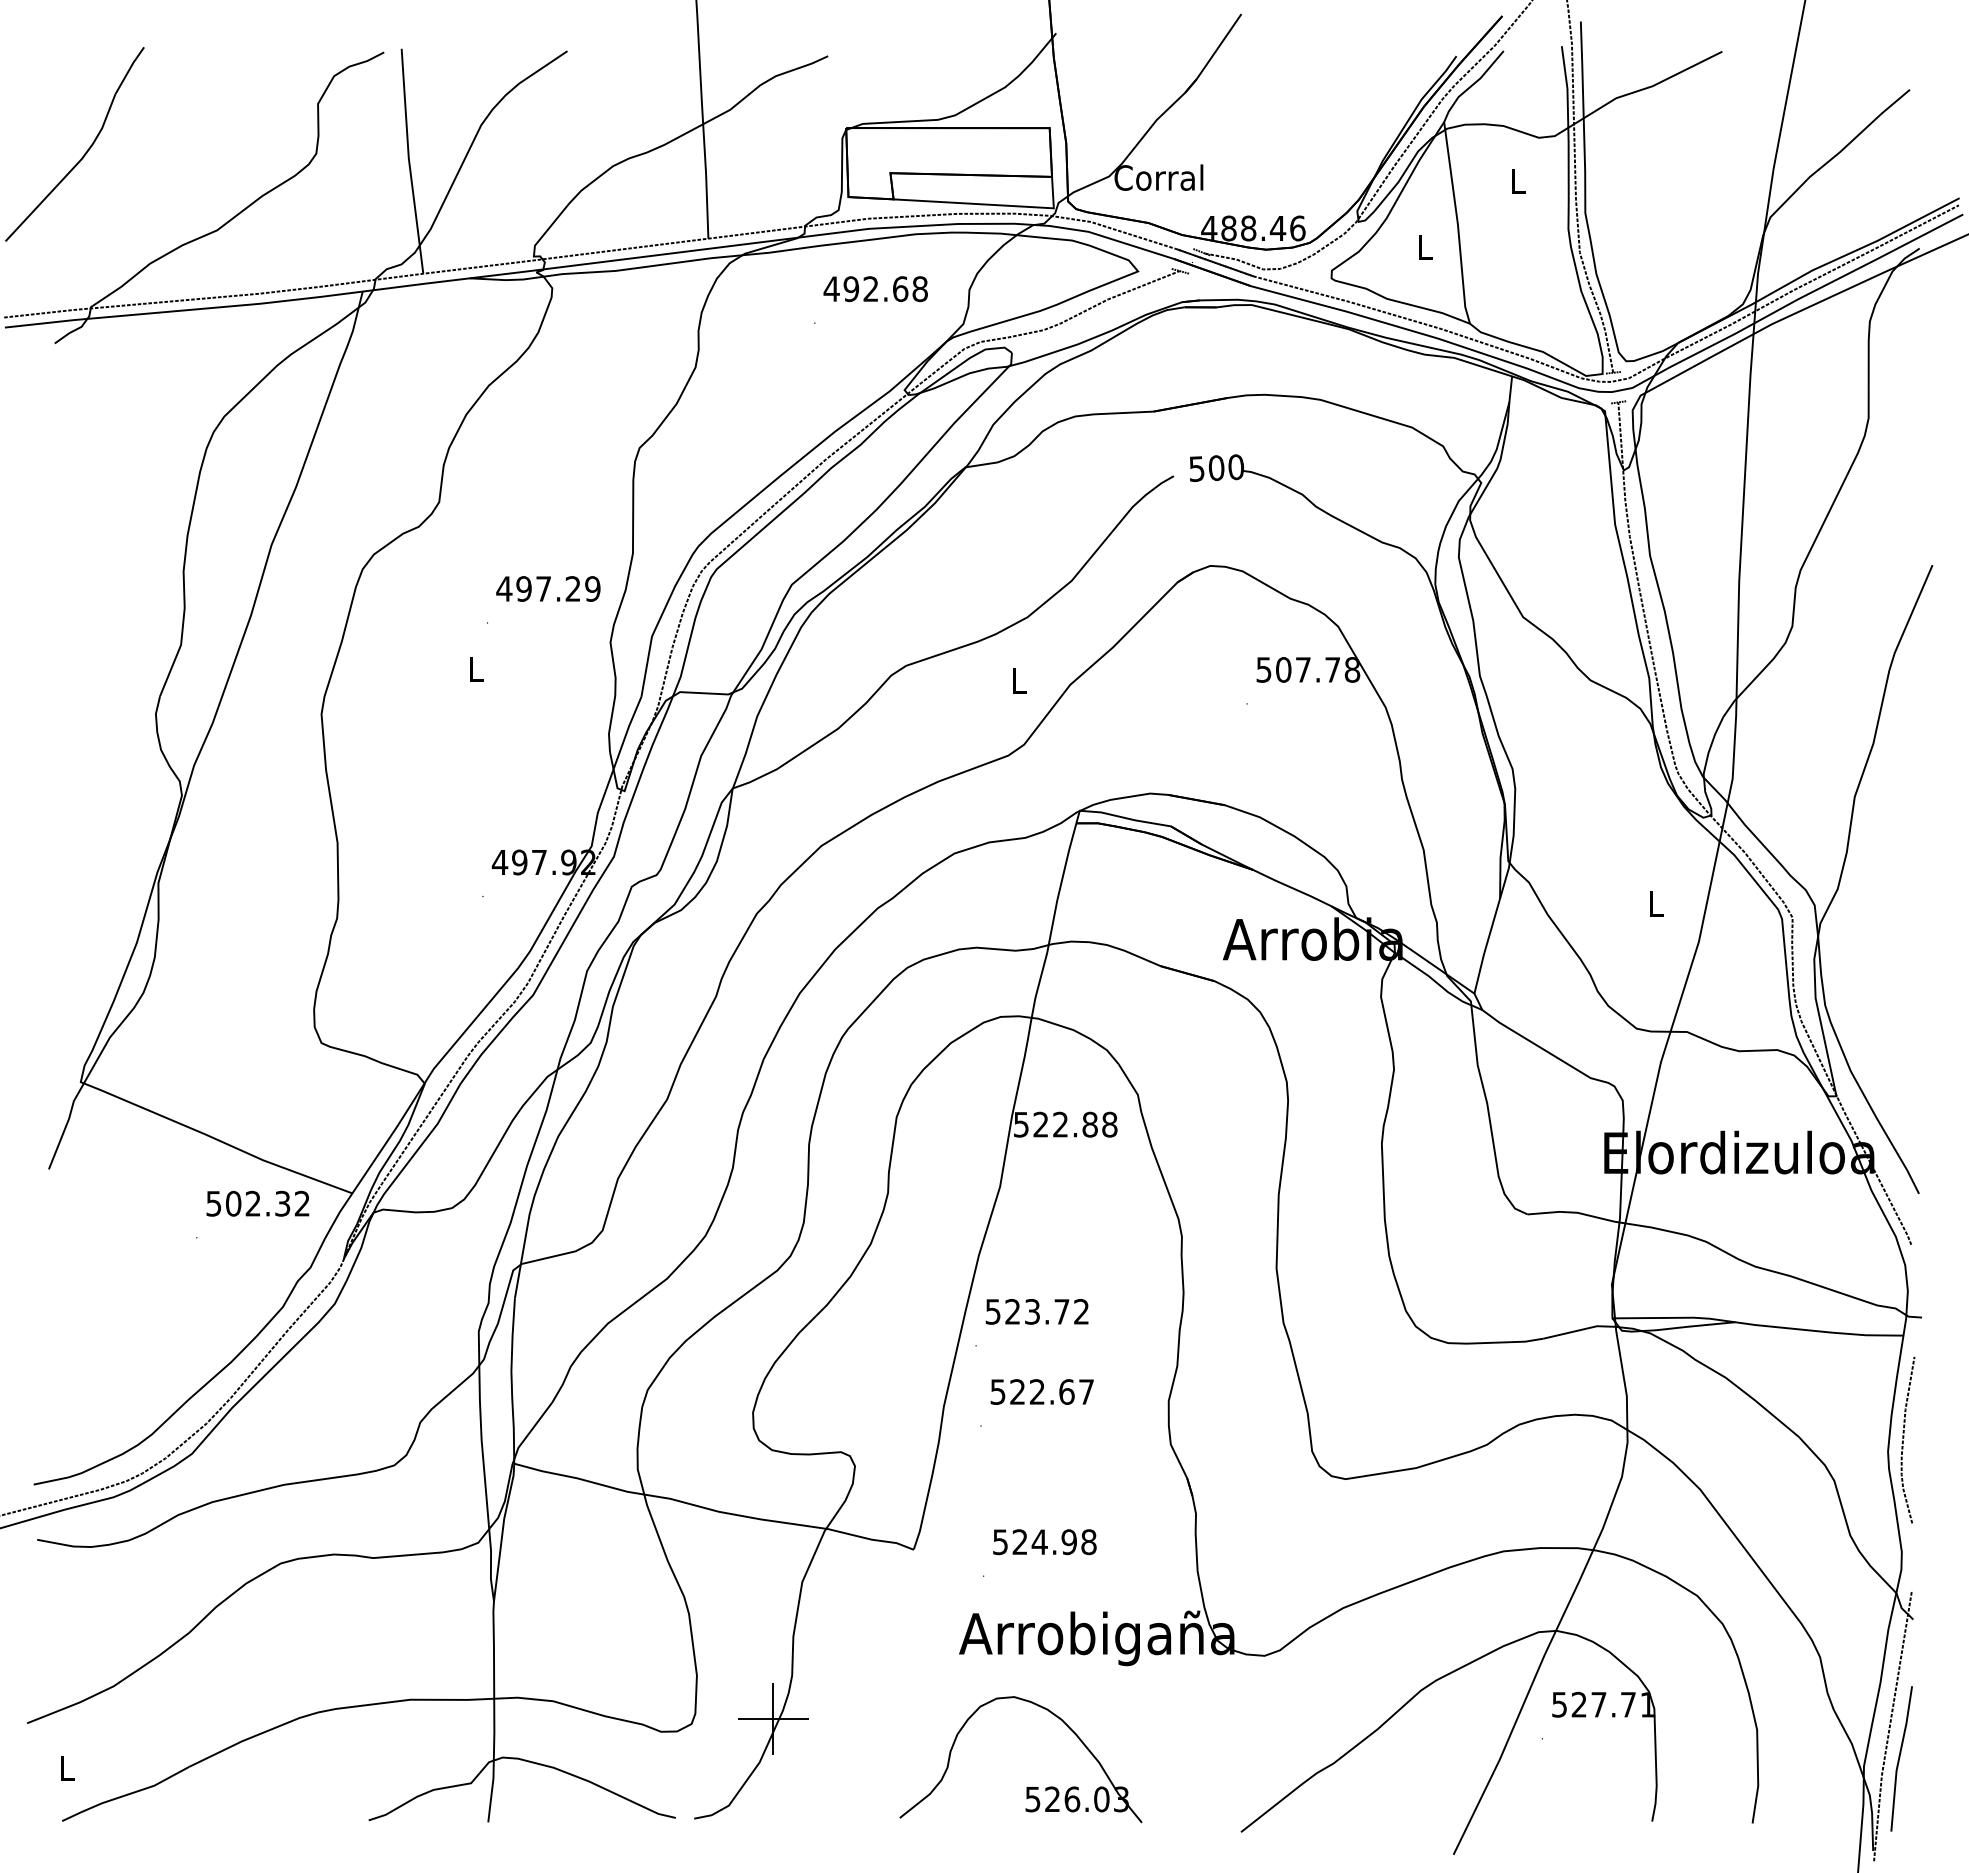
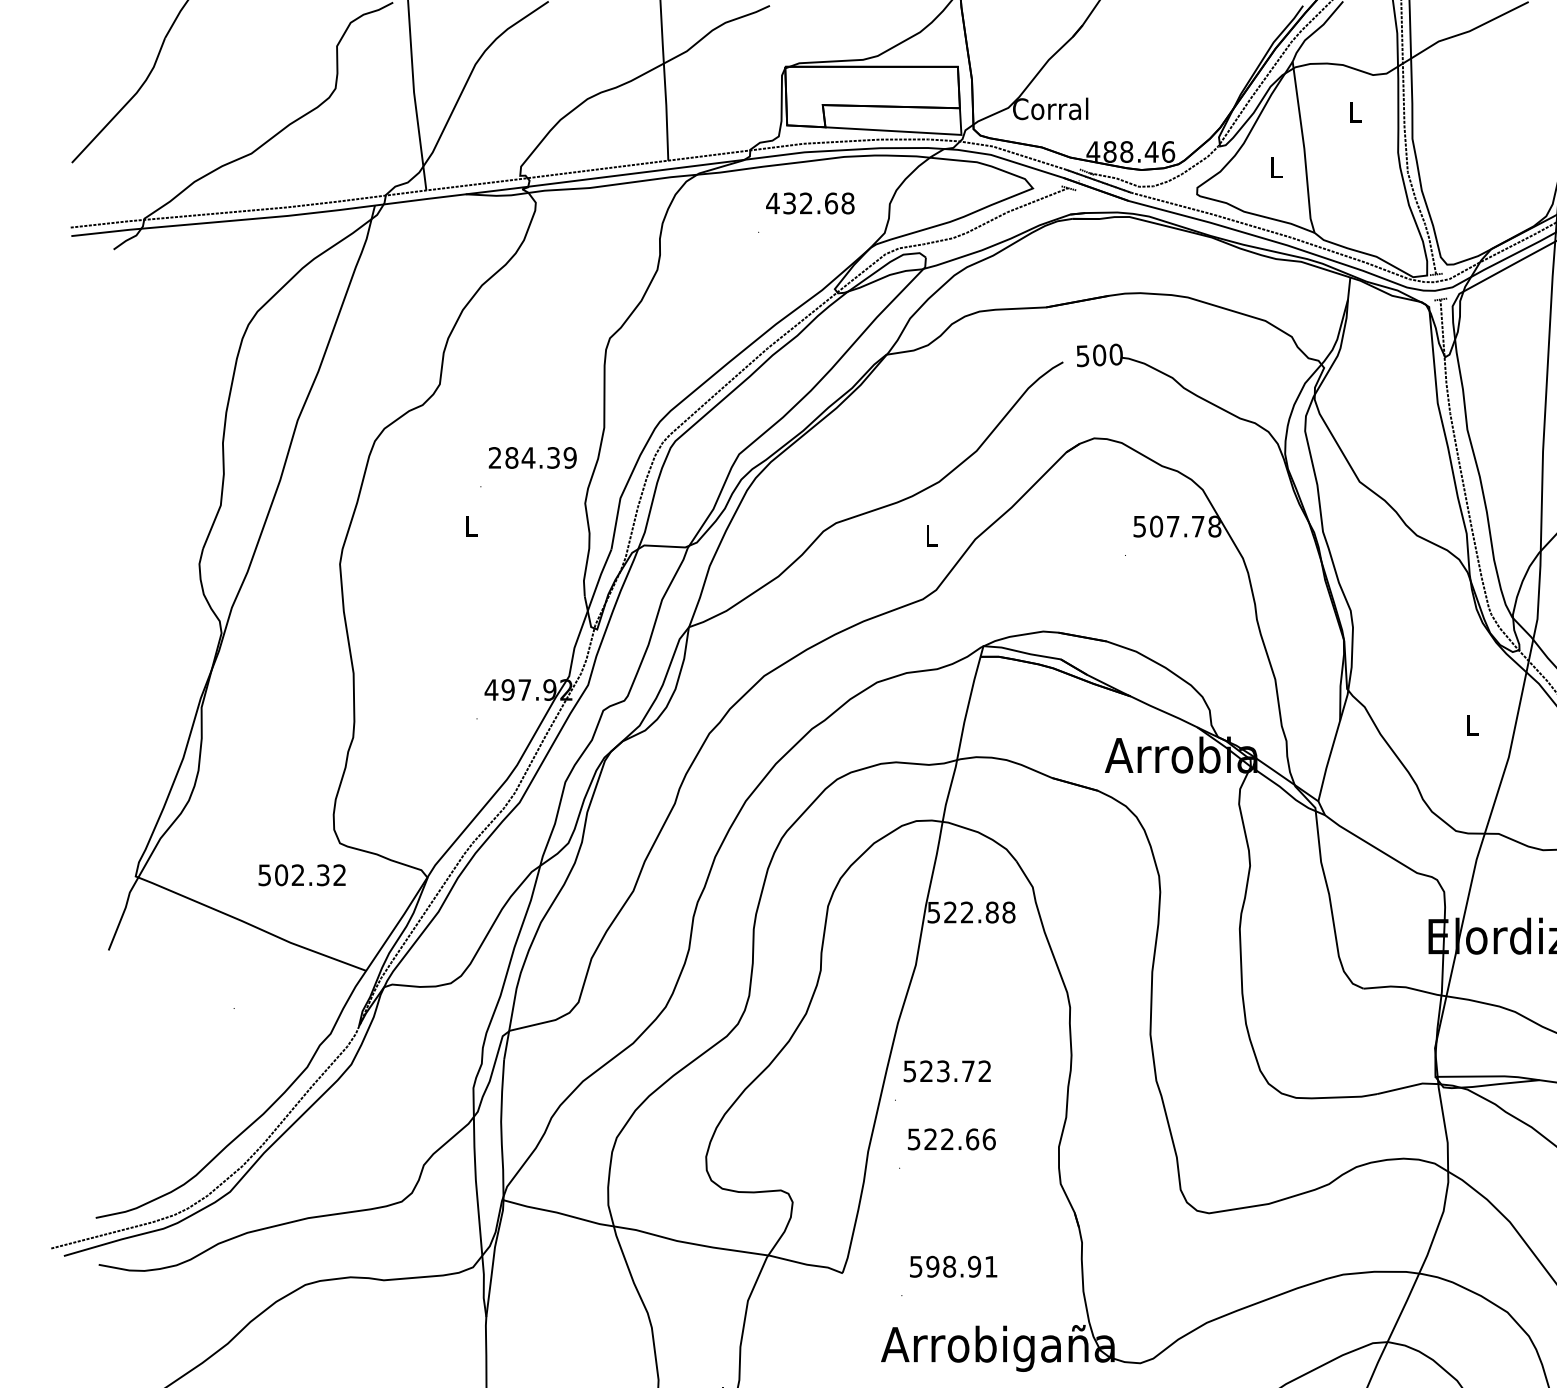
text: (851, 288) -> (789, 202), 492.68 -> 432.68
text: (538, 588) -> (524, 457), 497.29 -> 284.39
text: (257, 1203) -> (301, 875), moved
text: (1086, 1391) -> (989, 1138), 522.67 -> 522.66
text: (1054, 1542) -> (962, 1267), 524.98 -> 598.91

